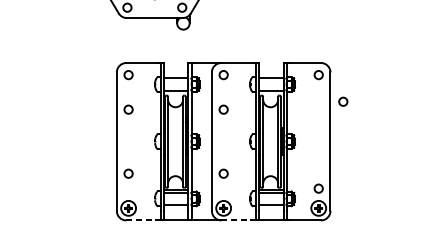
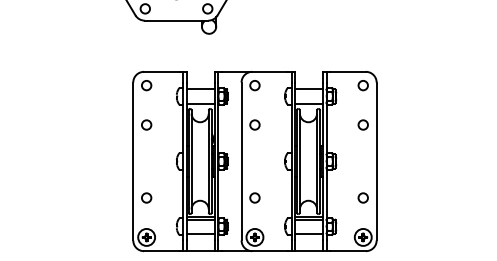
circle: (342, 101) -> (362, 124), moved
circle: (318, 188) -> (362, 197), moved
line: (141, 220) -> (161, 251), dashed -> solid
line: (237, 220) -> (270, 251), dashed -> solid

